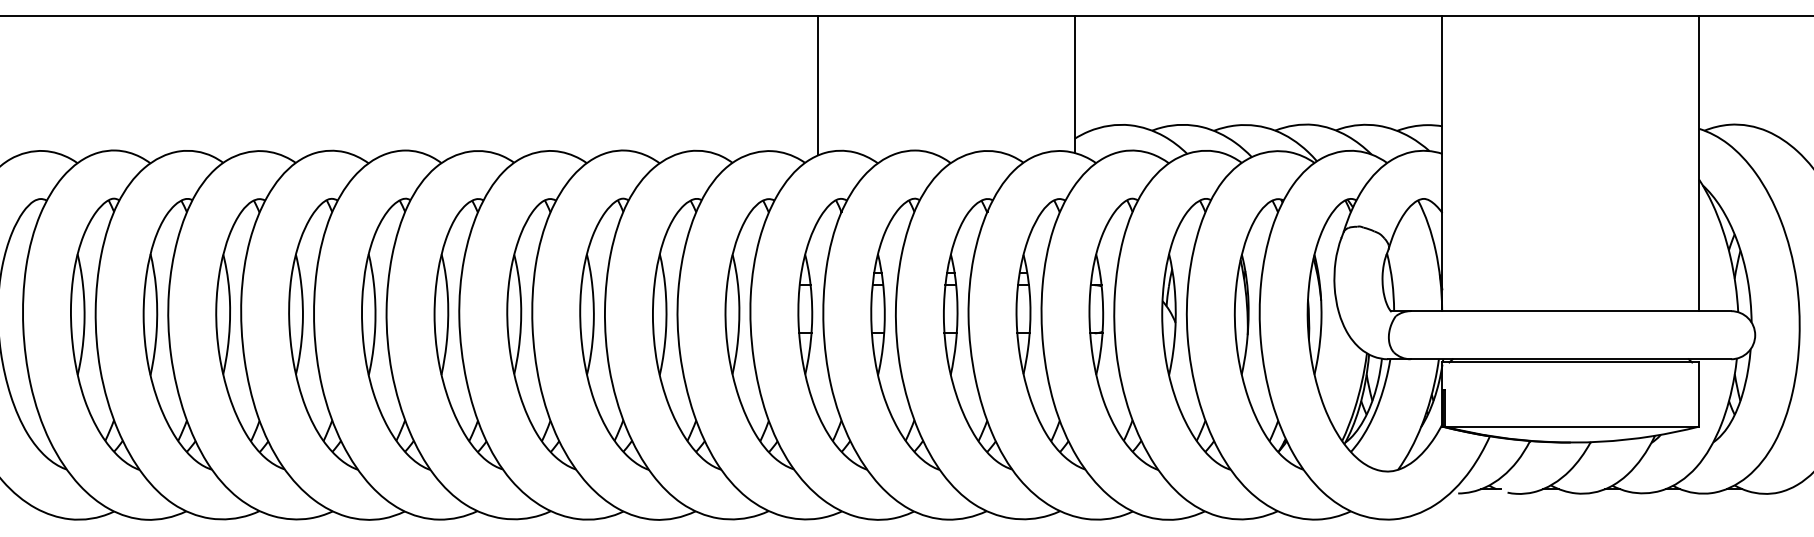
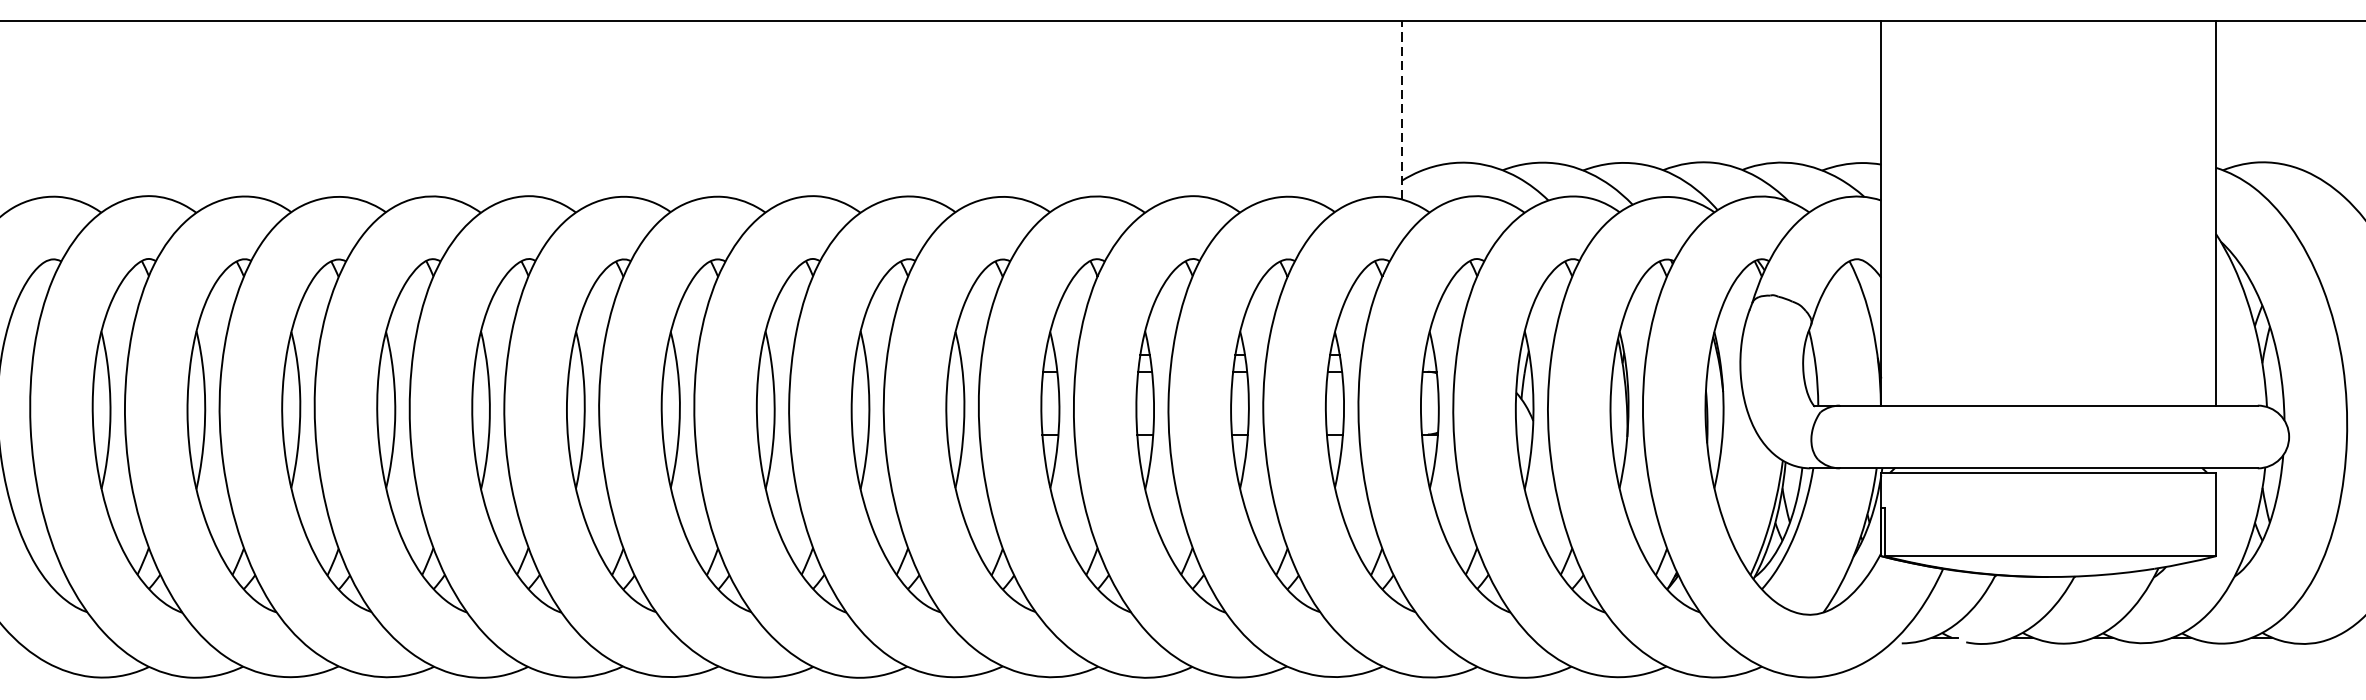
line: (1074, 84) -> (1401, 110), solid -> dashed
line: (818, 85) -> (1067, 111), removed

